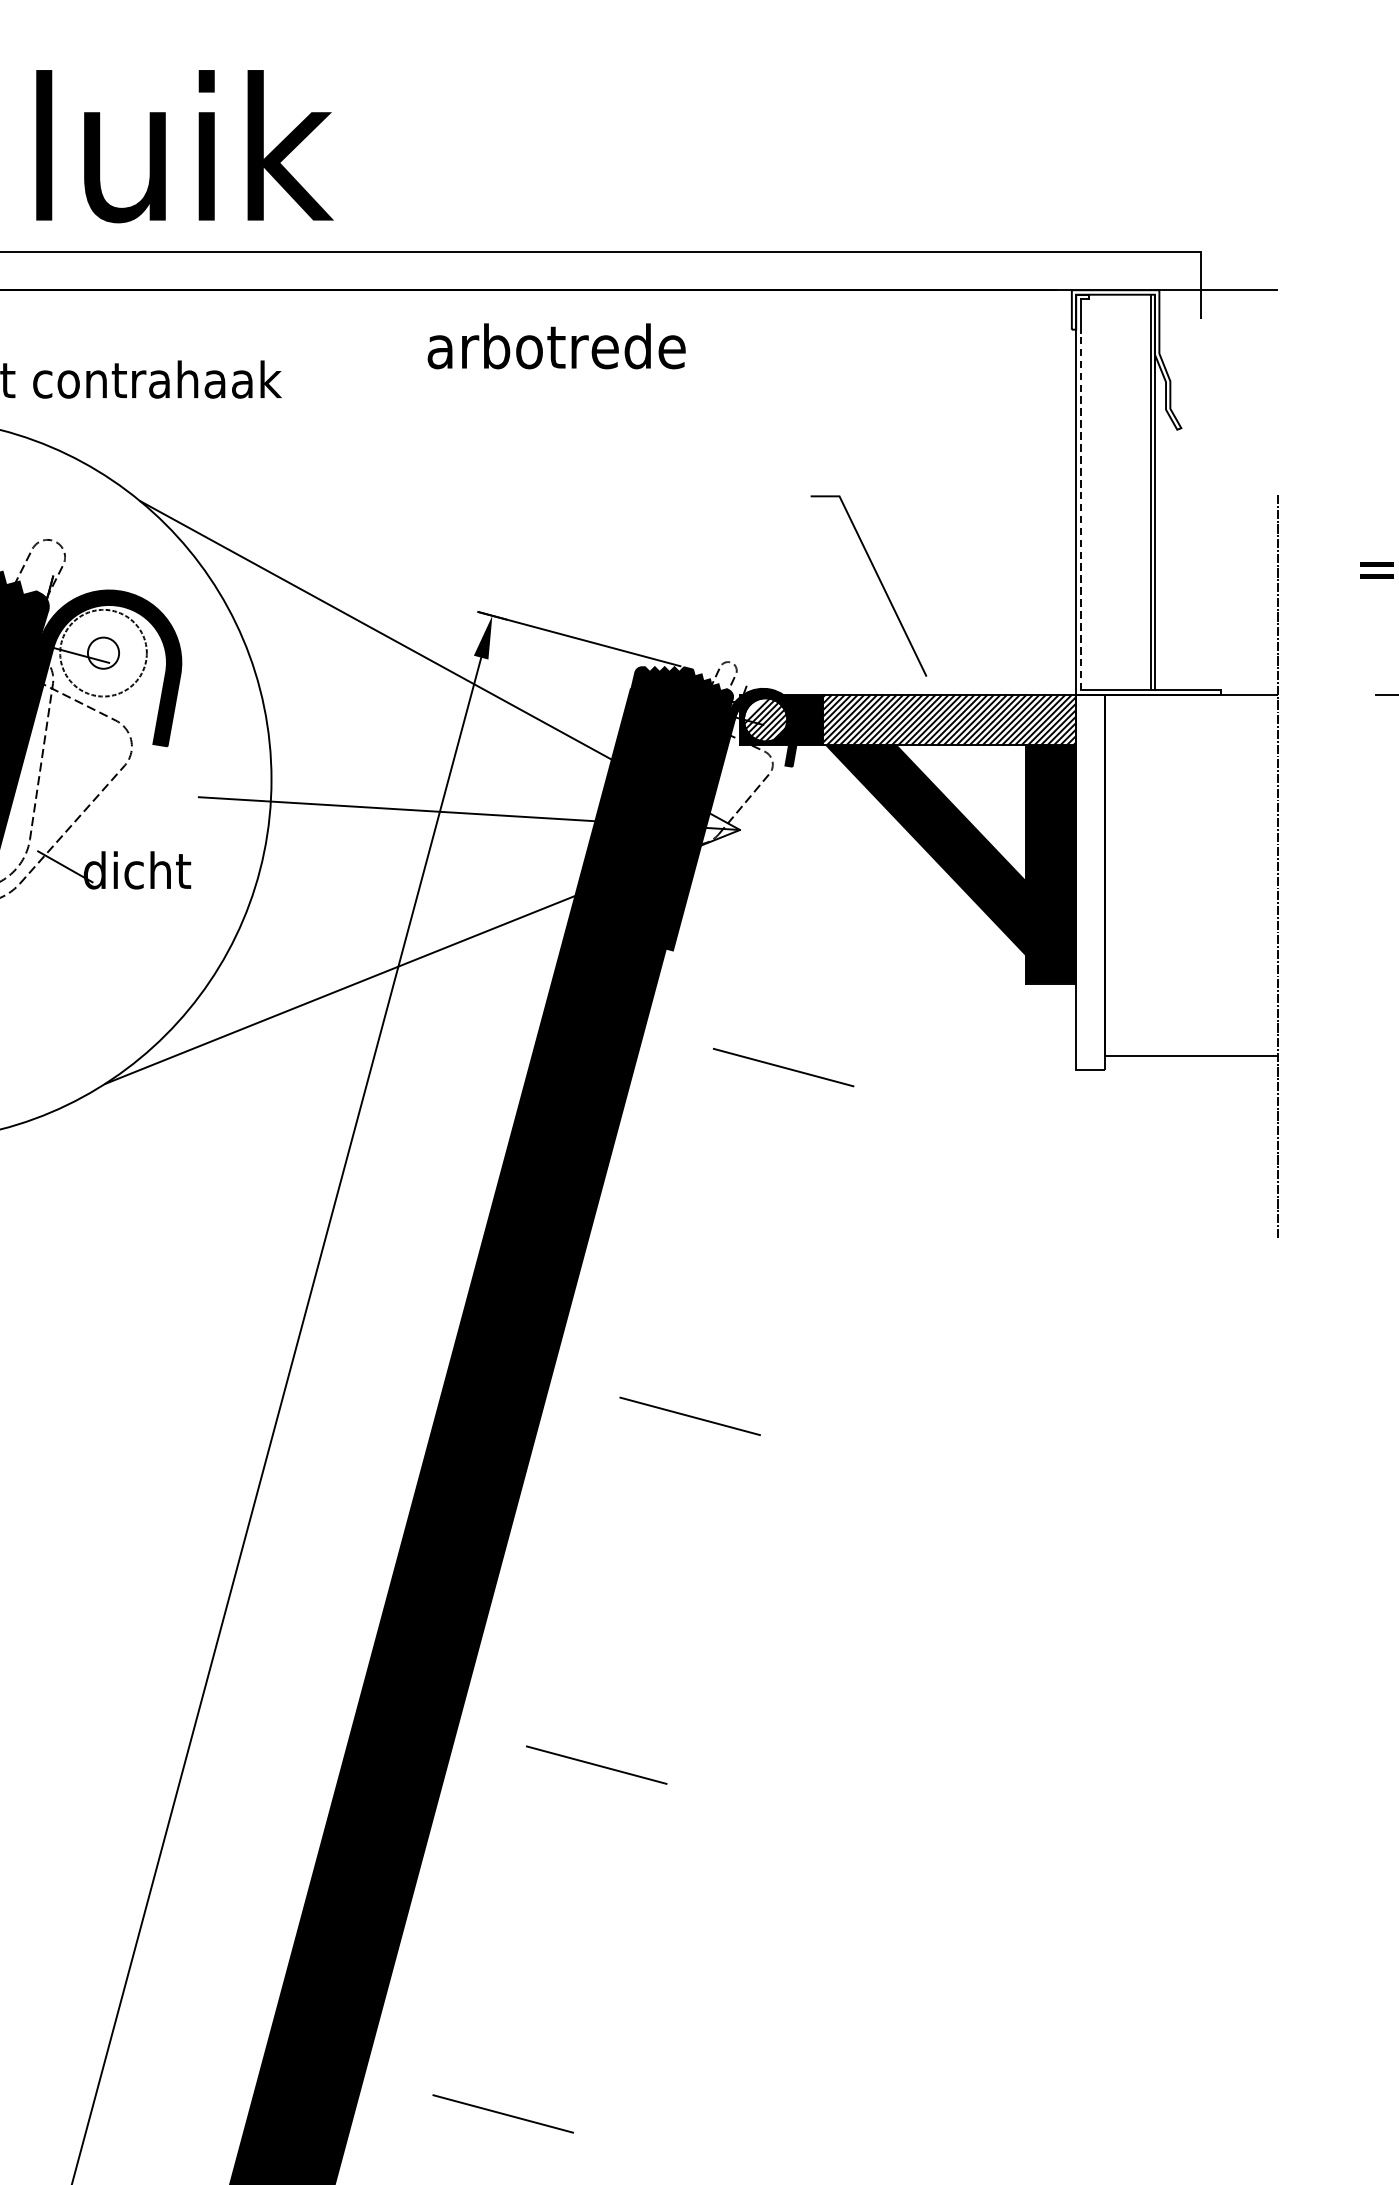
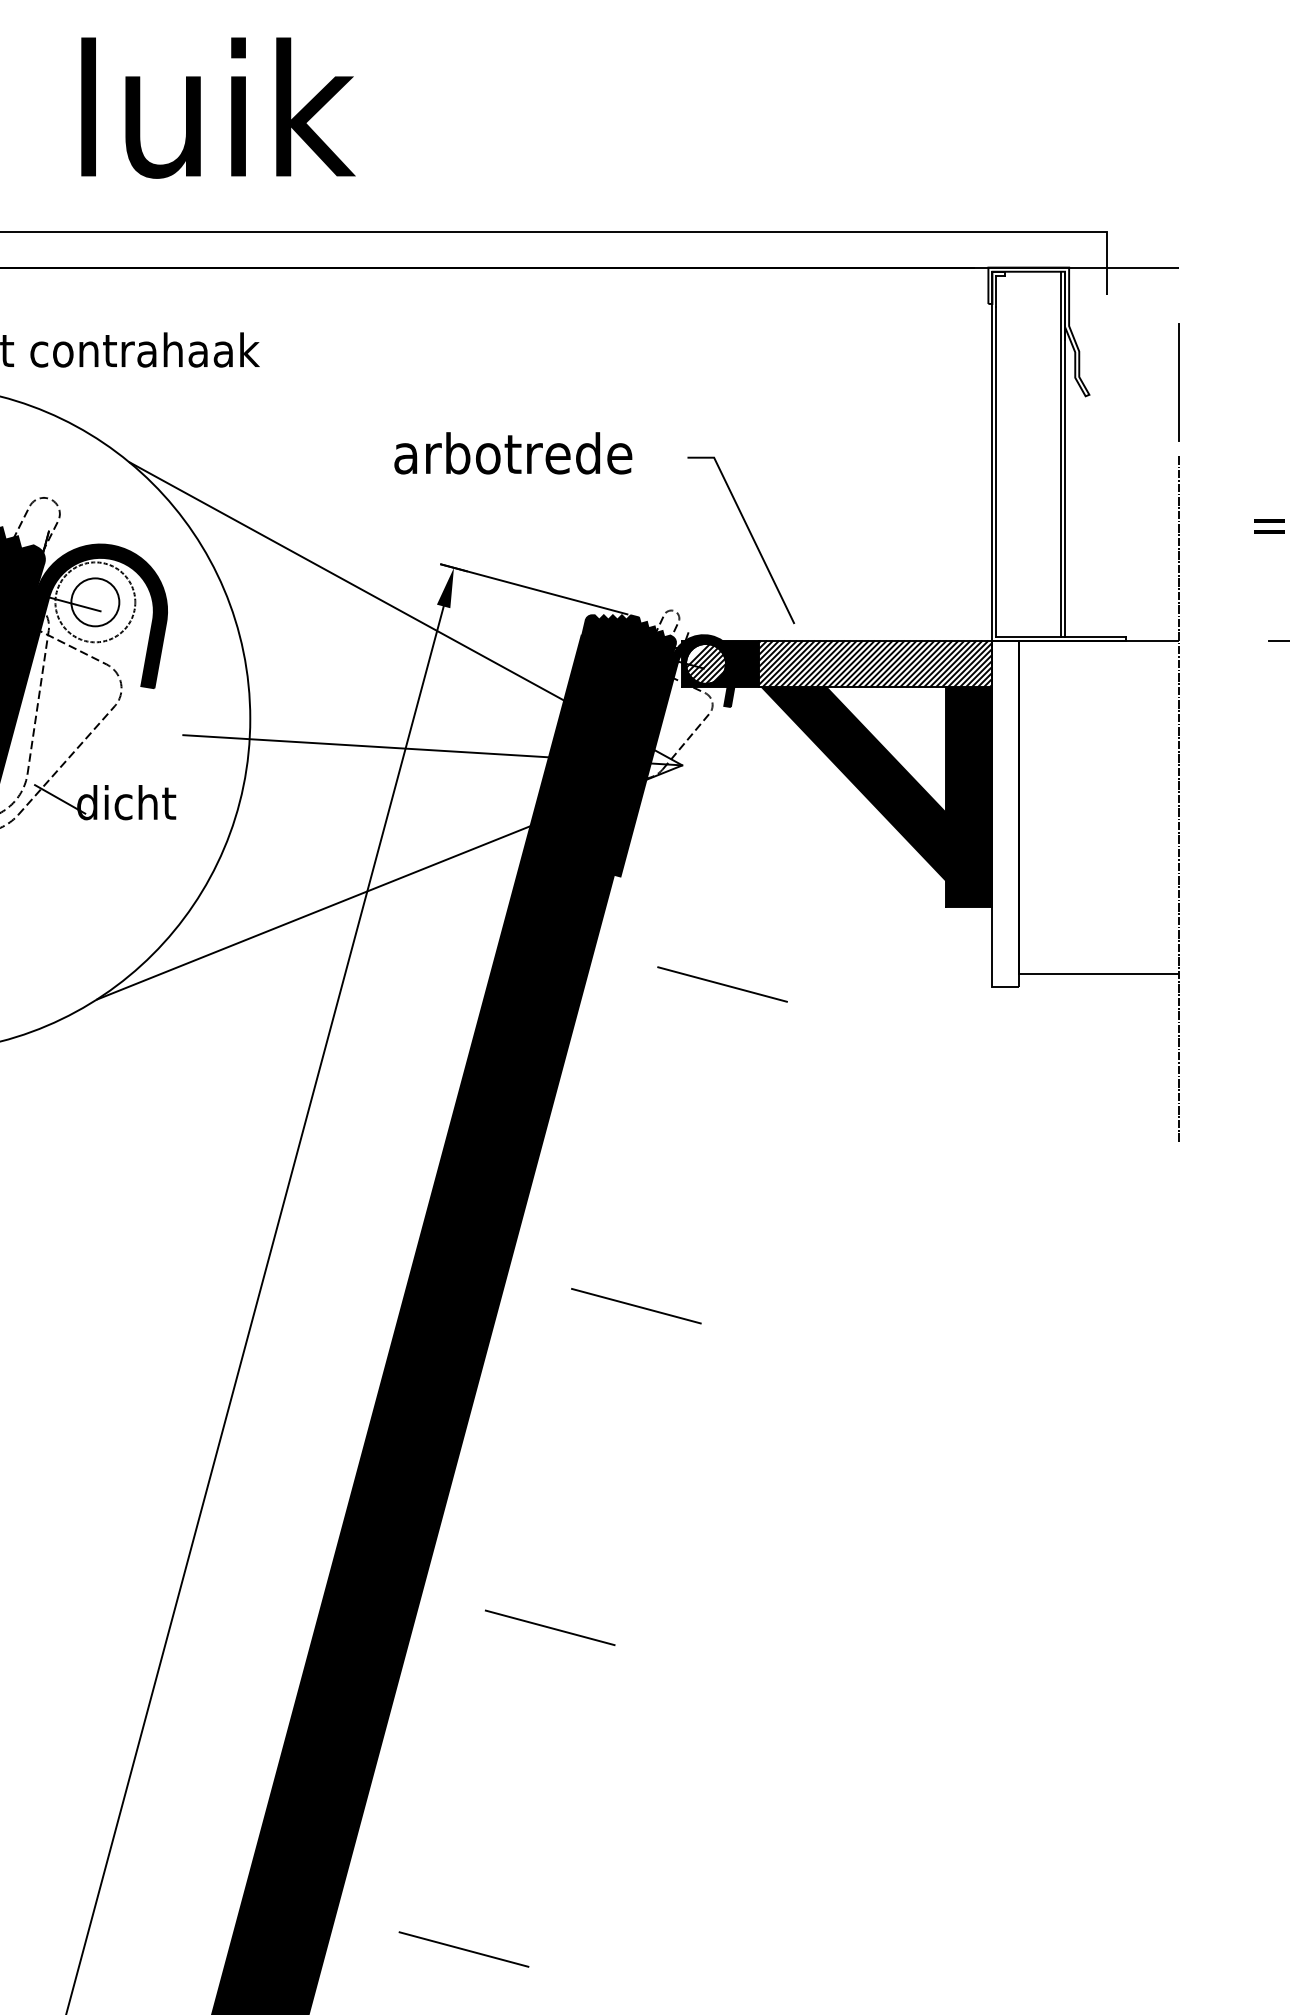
text: (184, 145) -> (218, 107), moved
text: (556, 346) -> (513, 453), moved
line: (1277, 414) -> (1178, 382), added
line: (1080, 511) -> (996, 471), dashed -> solid
line: (878, 580) -> (750, 535), moved
circle: (103, 653) -> (95, 602), size x1.67

